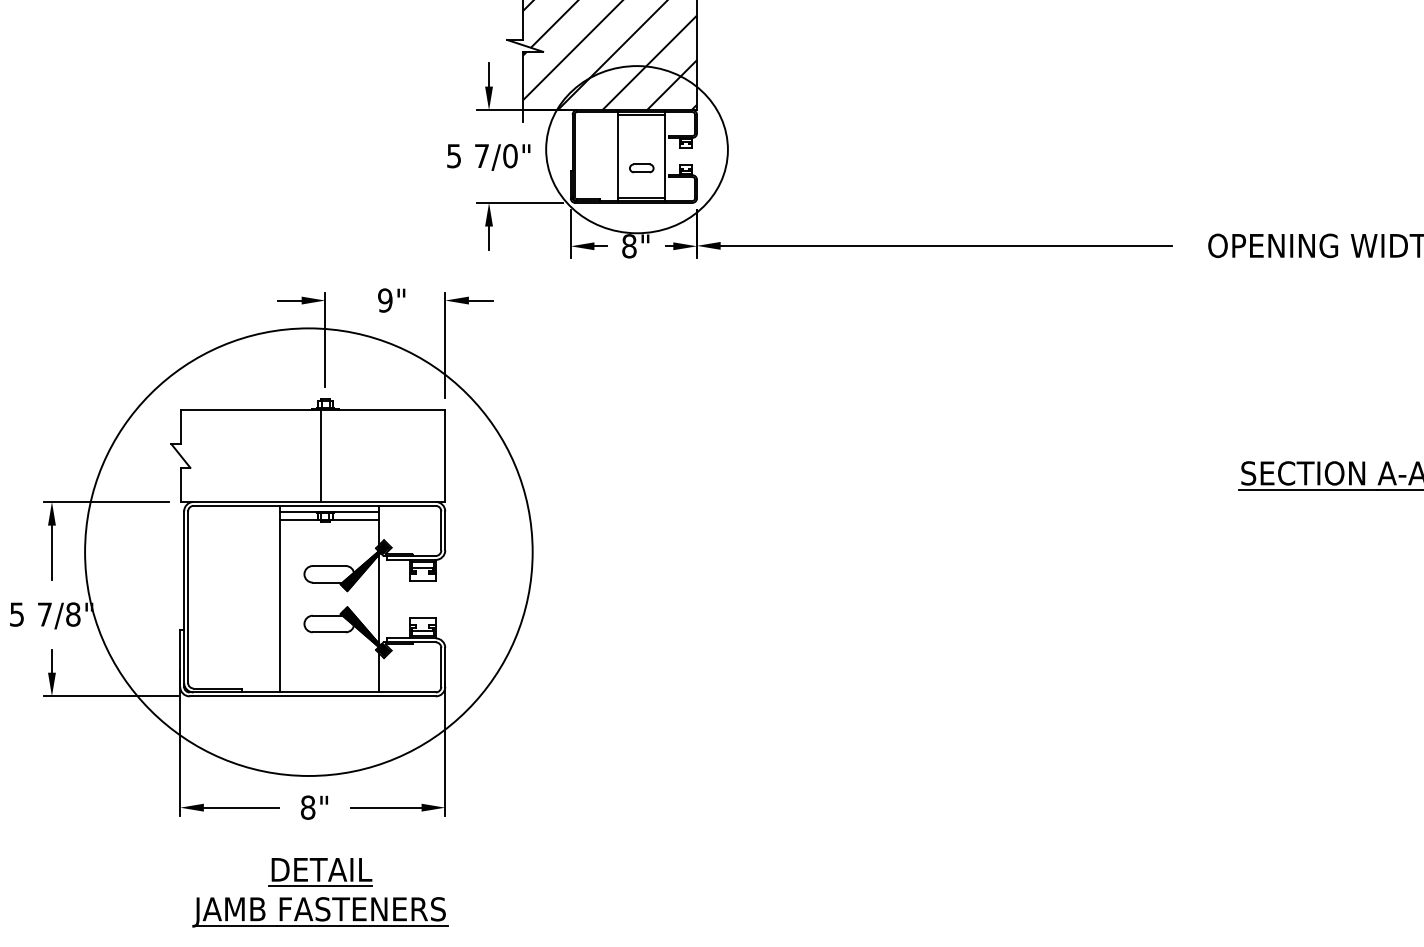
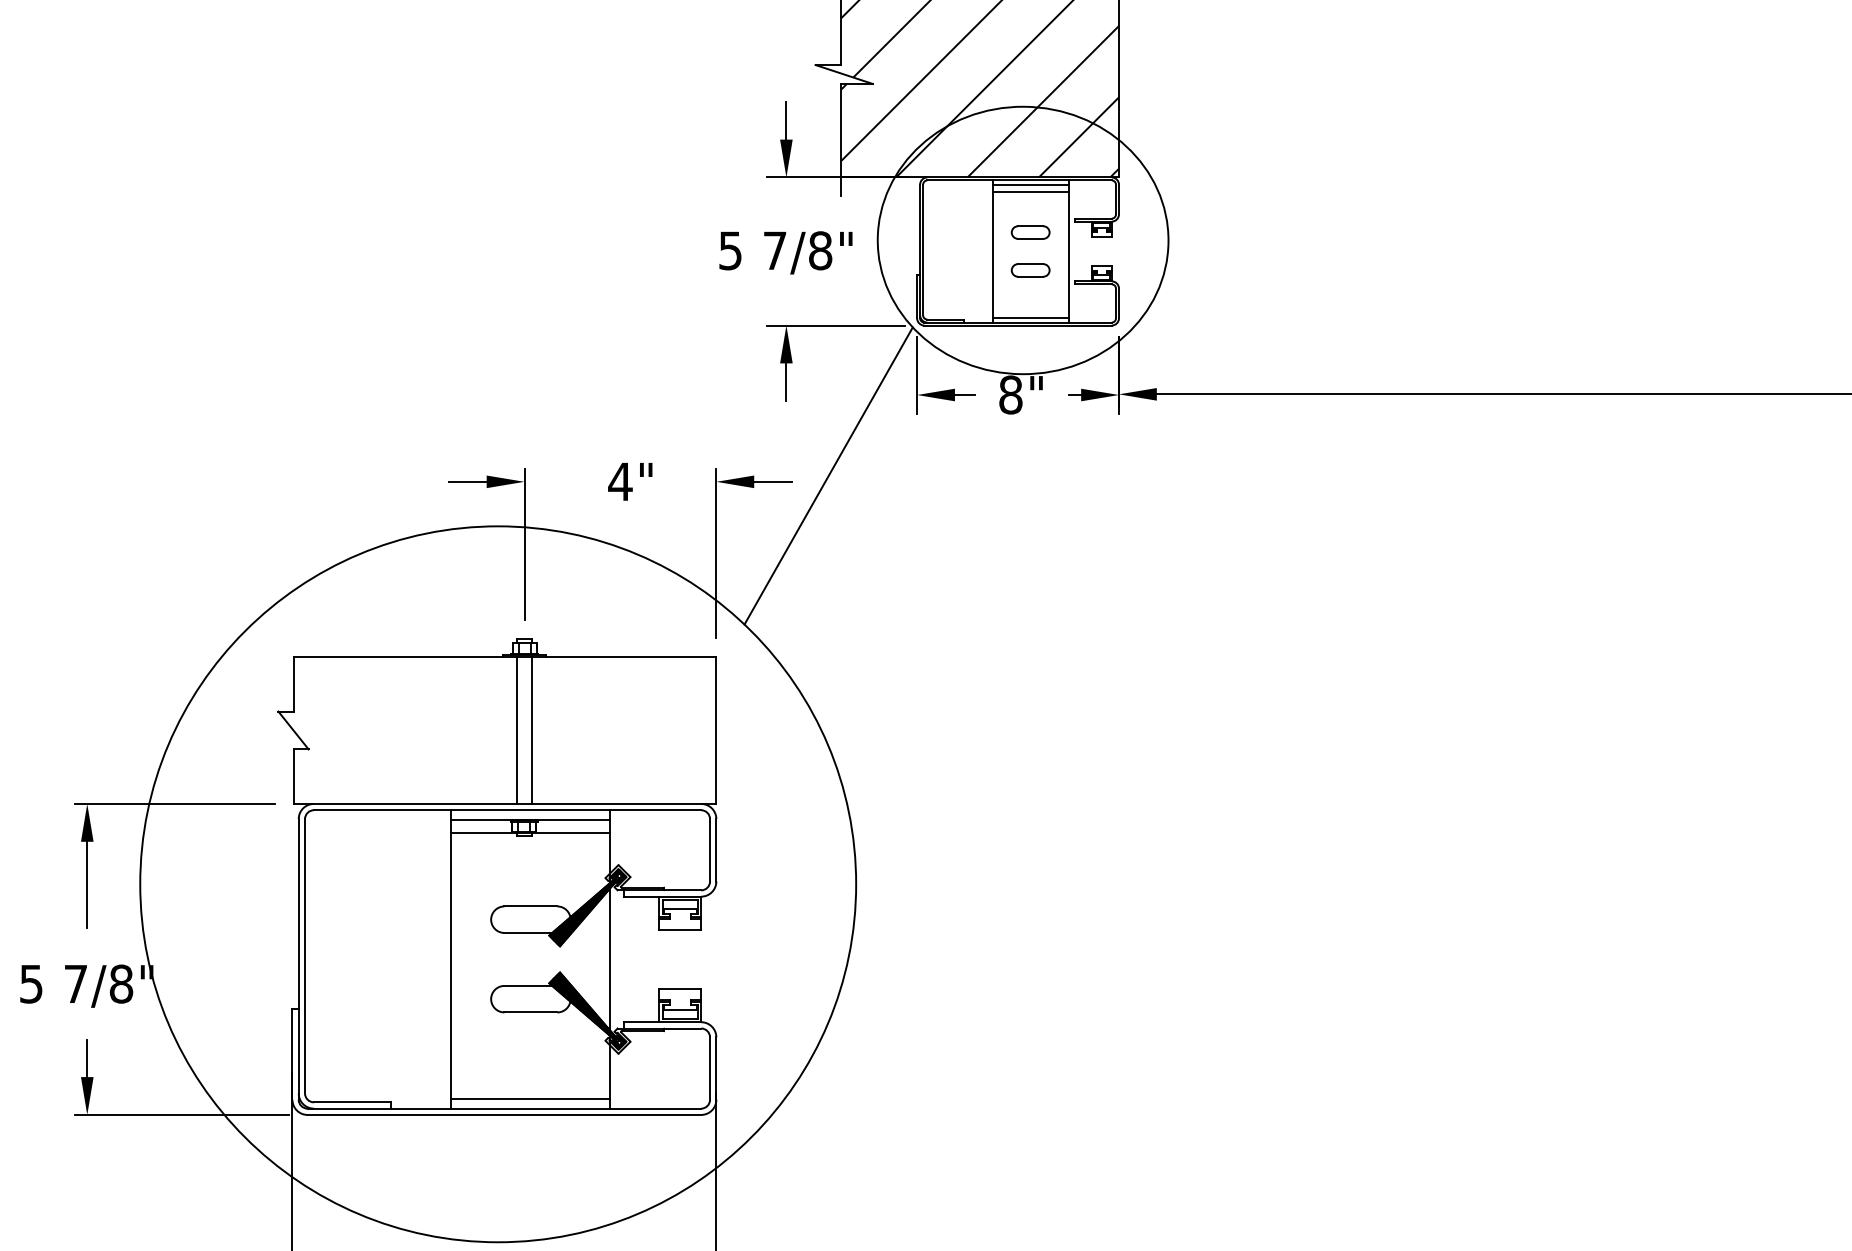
line: (641, 119) -> (1030, 192), added
part: (641, 144) -> (1030, 232), added
text: (510, 156) -> (820, 251), 7/0" -> 7/8"
line: (515, 296) -> (828, 475), added
text: (384, 300) -> (619, 481), 9" -> 4"
line: (329, 455) -> (531, 729), added
line: (329, 686) -> (531, 1099), added

